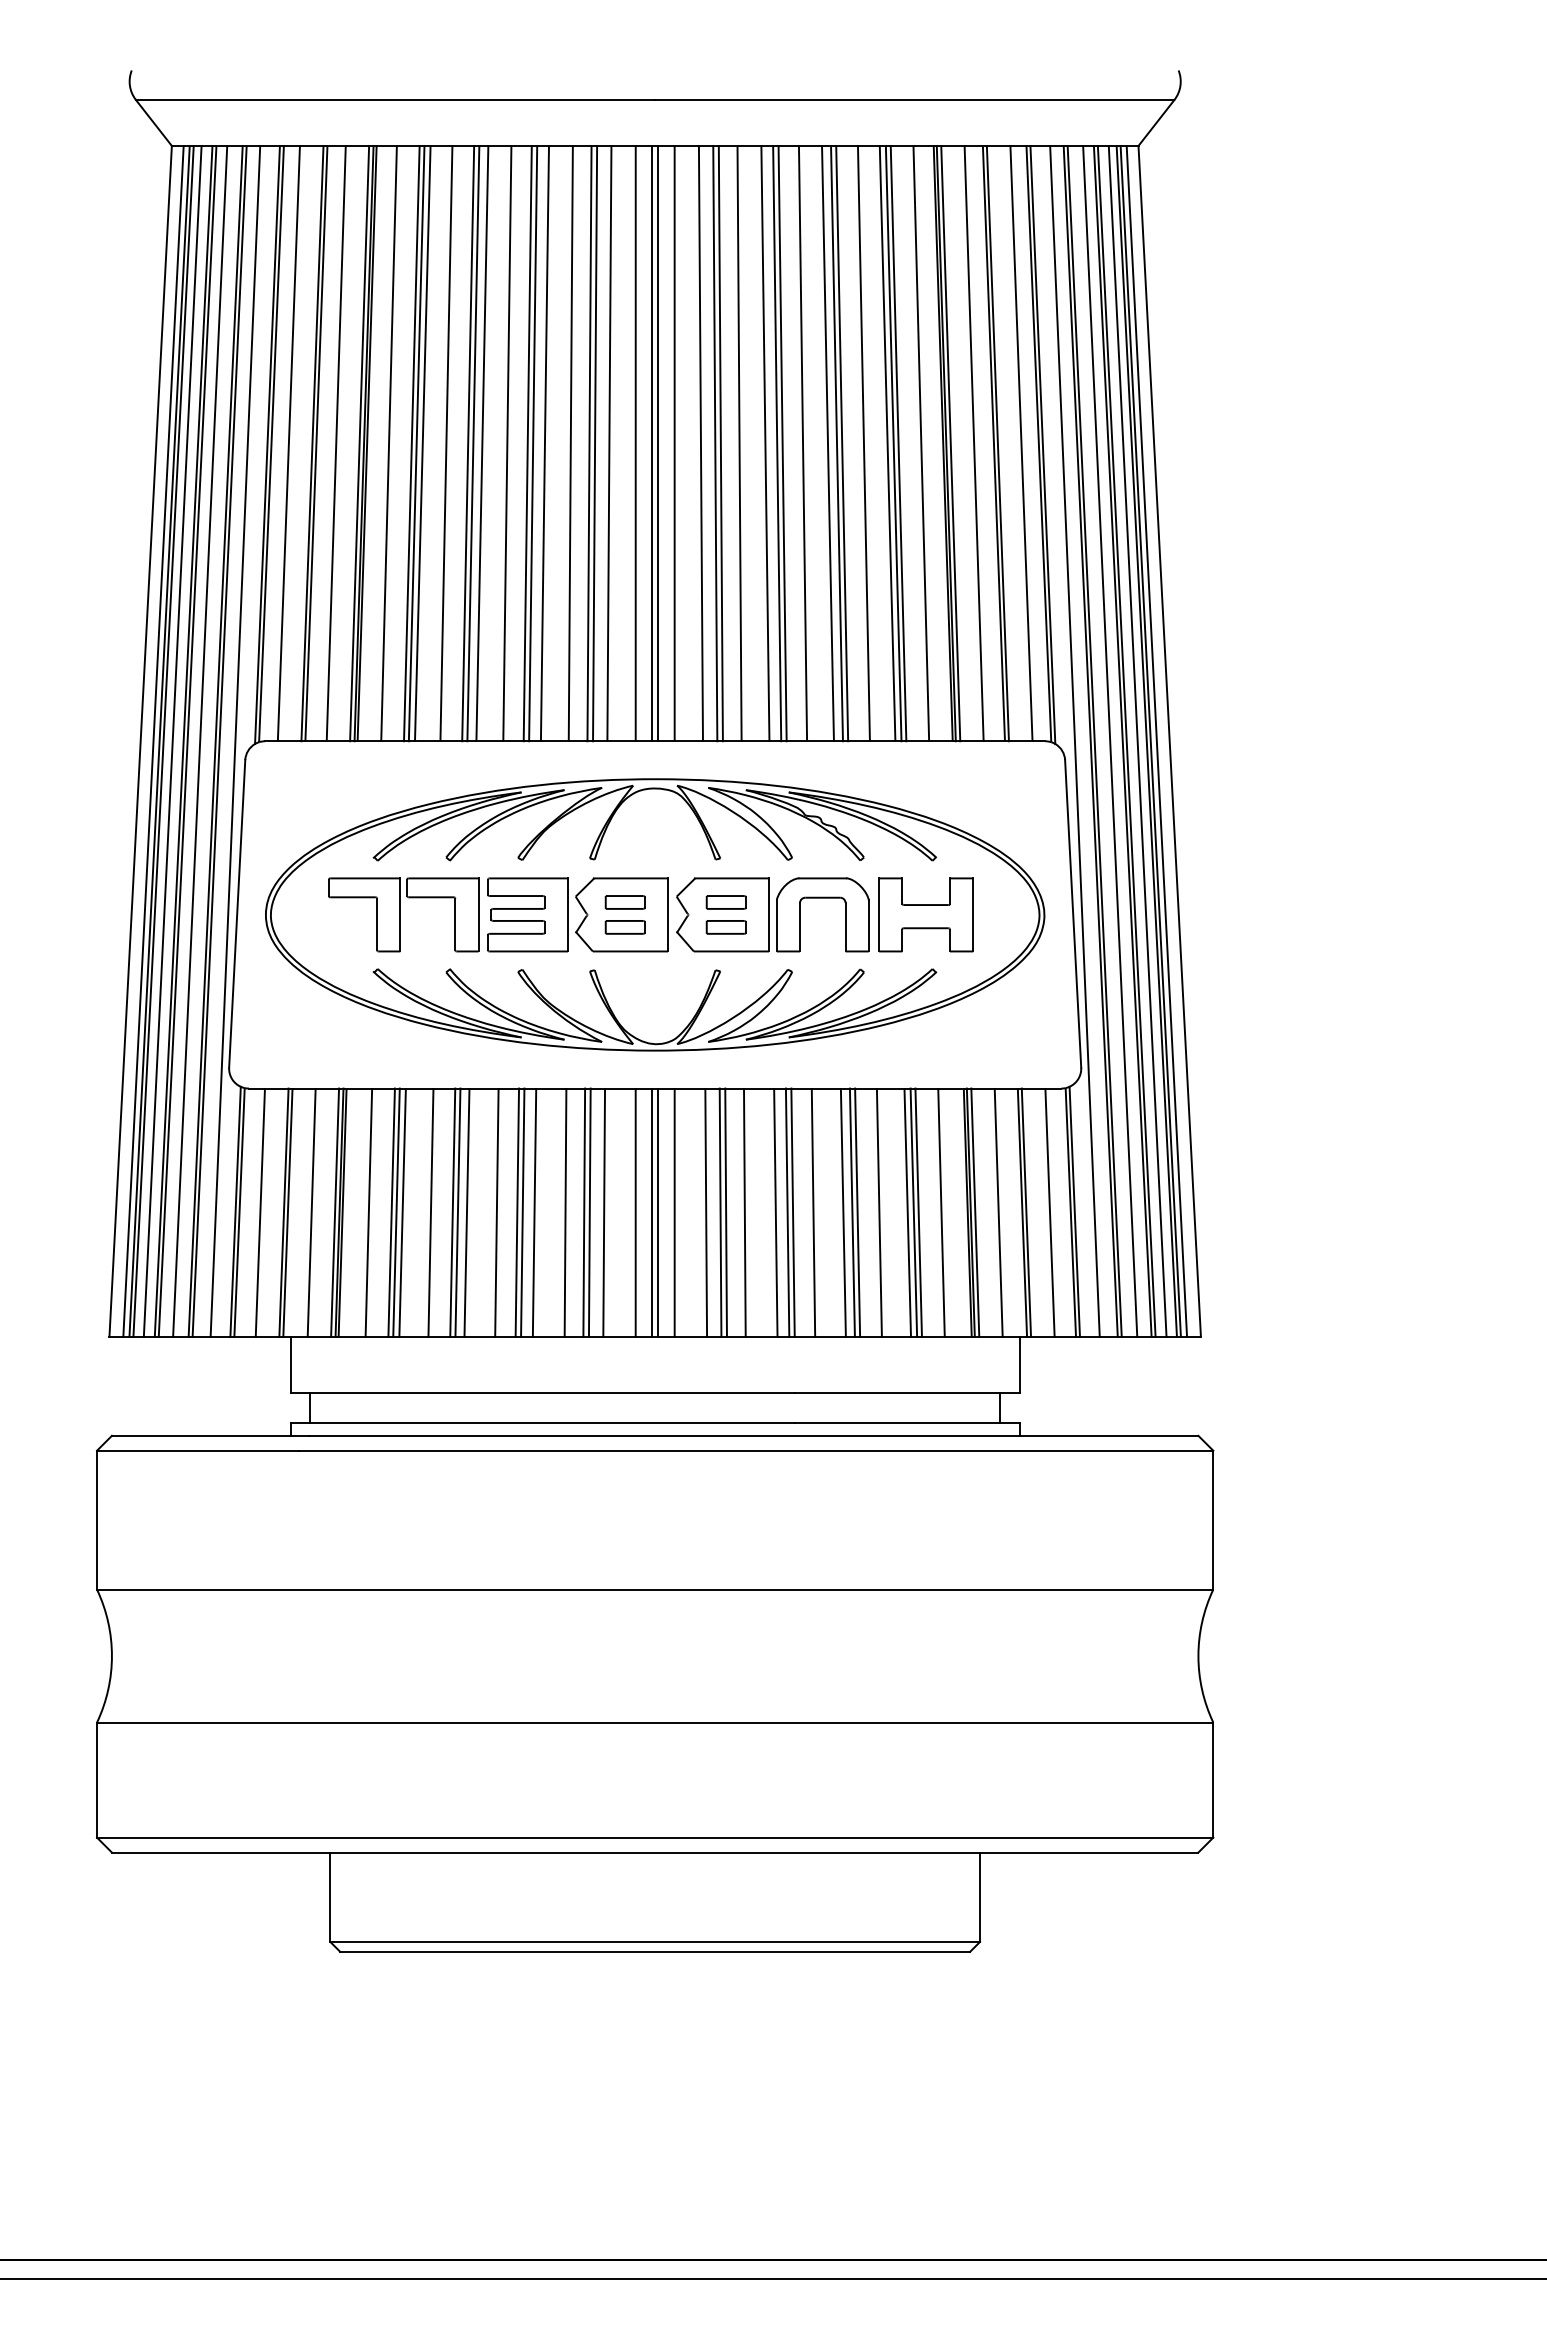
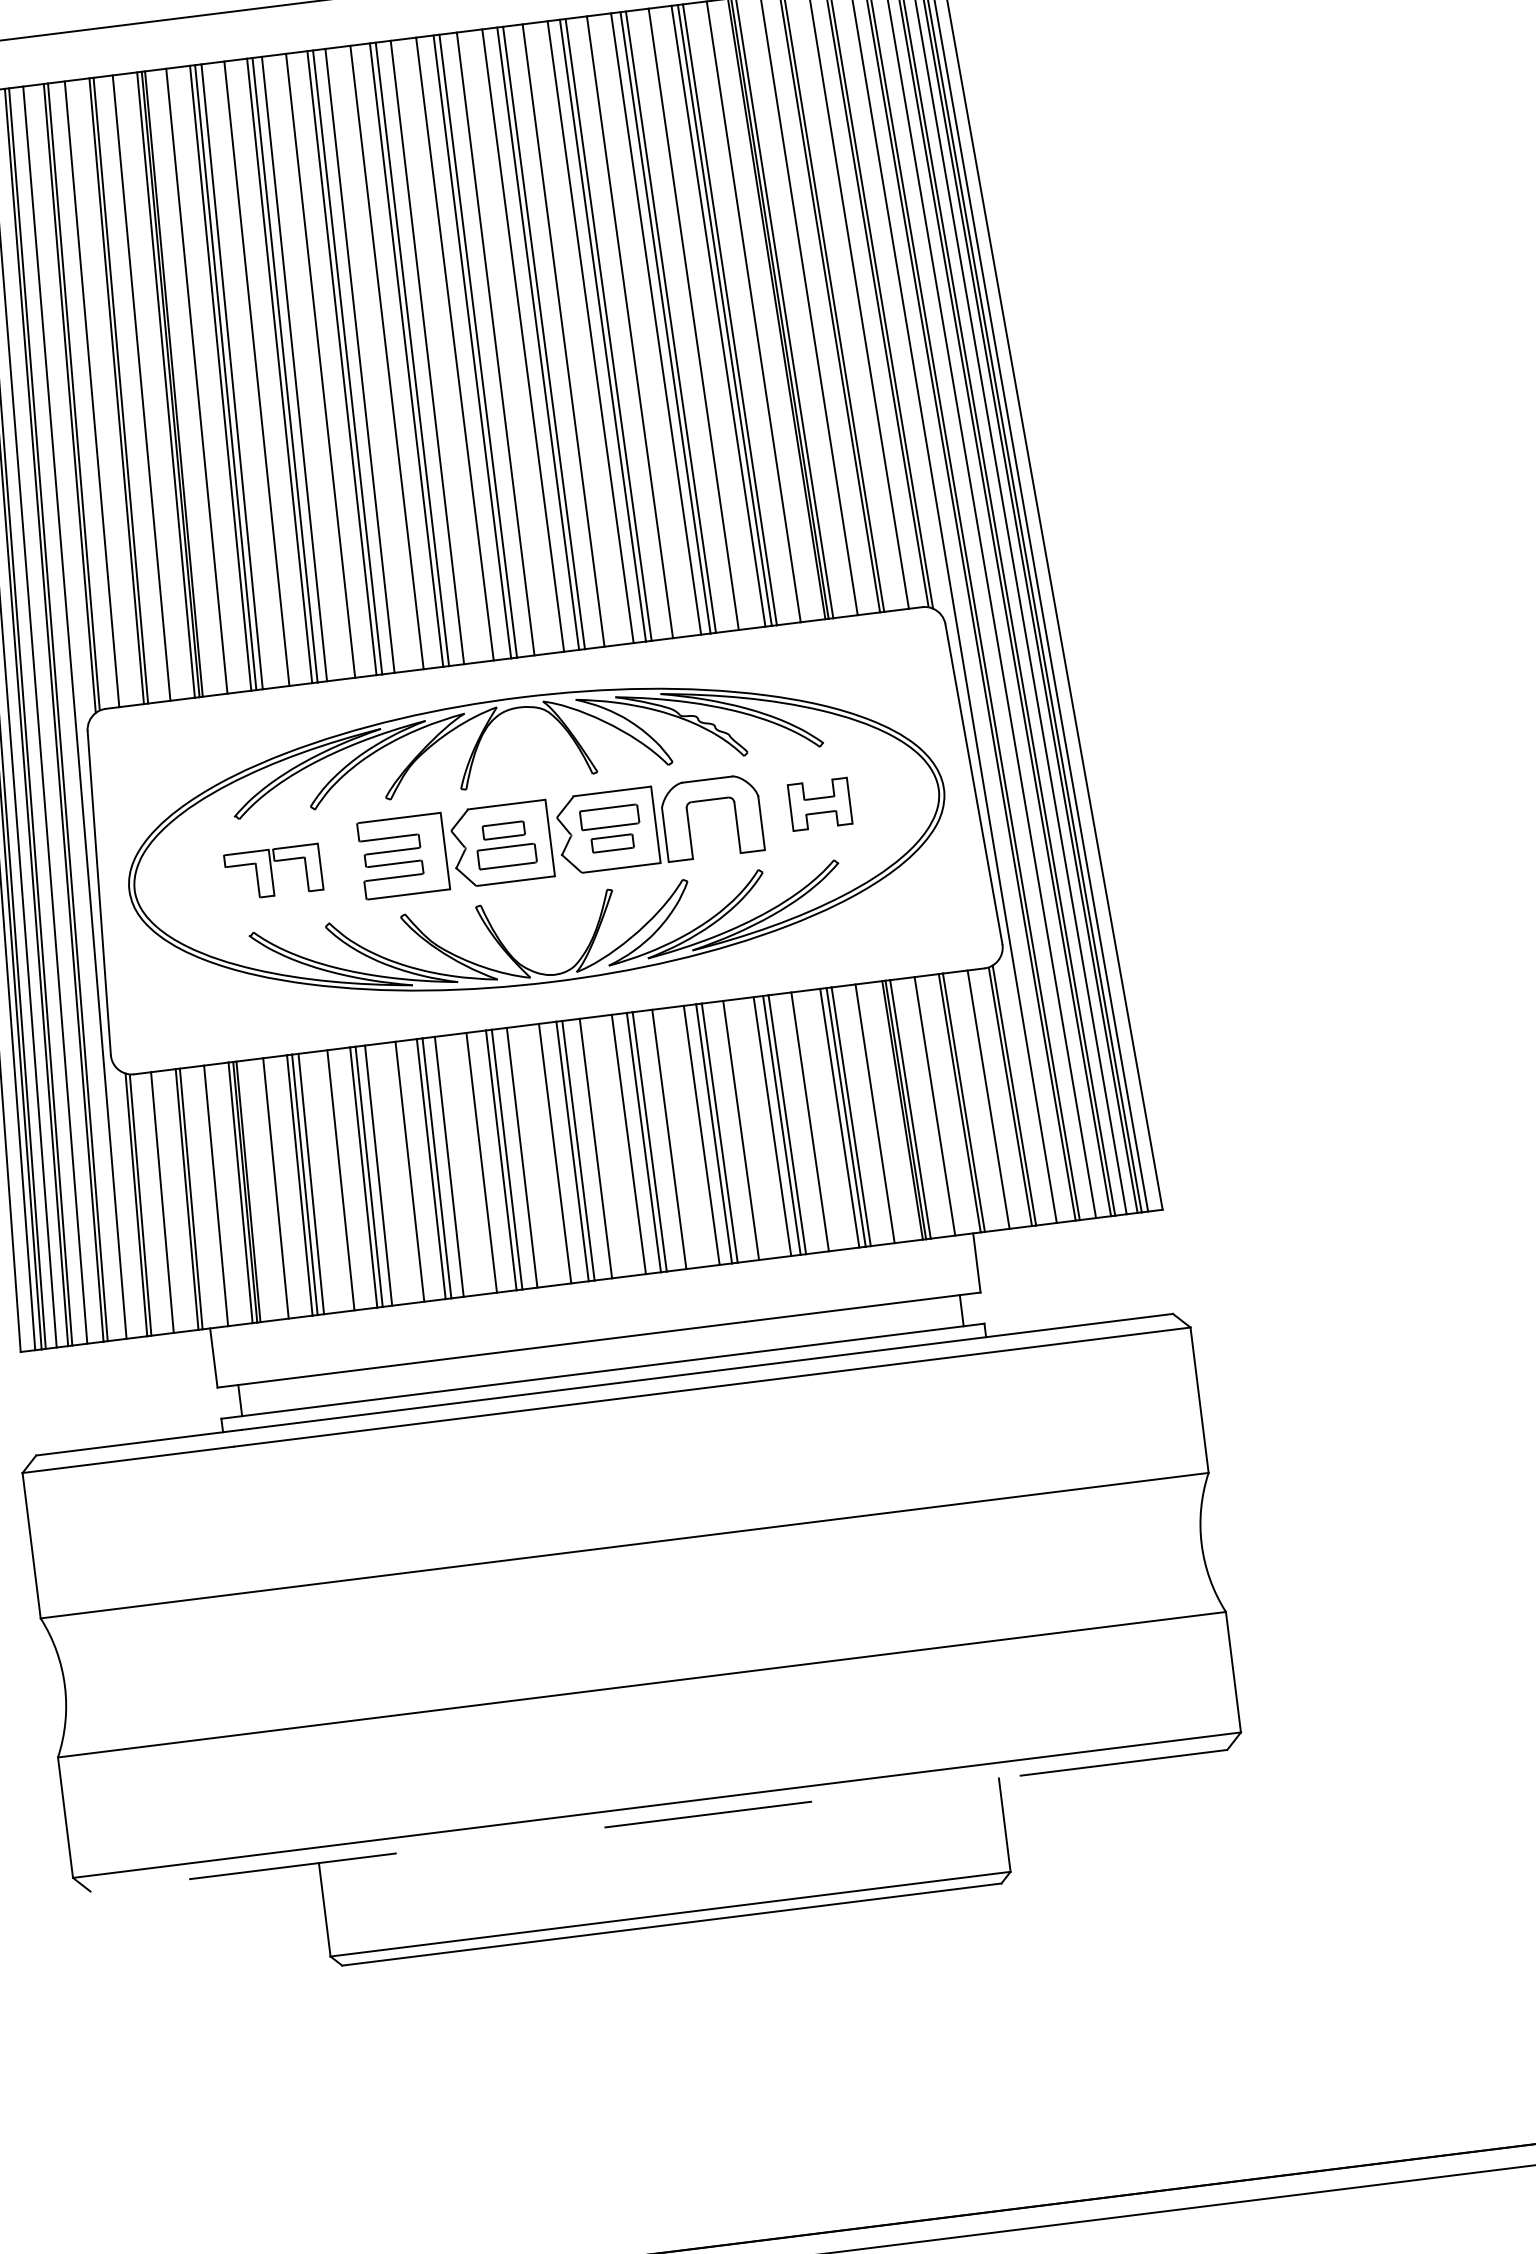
part: (725, 902) -> (608, 817), size x1.4
part: (403, 914) -> (273, 872), size x0.6
part: (925, 914) -> (819, 804), size x0.6
part: (624, 927) -> (506, 856), size x1.4
line: (654, 1852) -> (658, 1820), solid -> dashed

